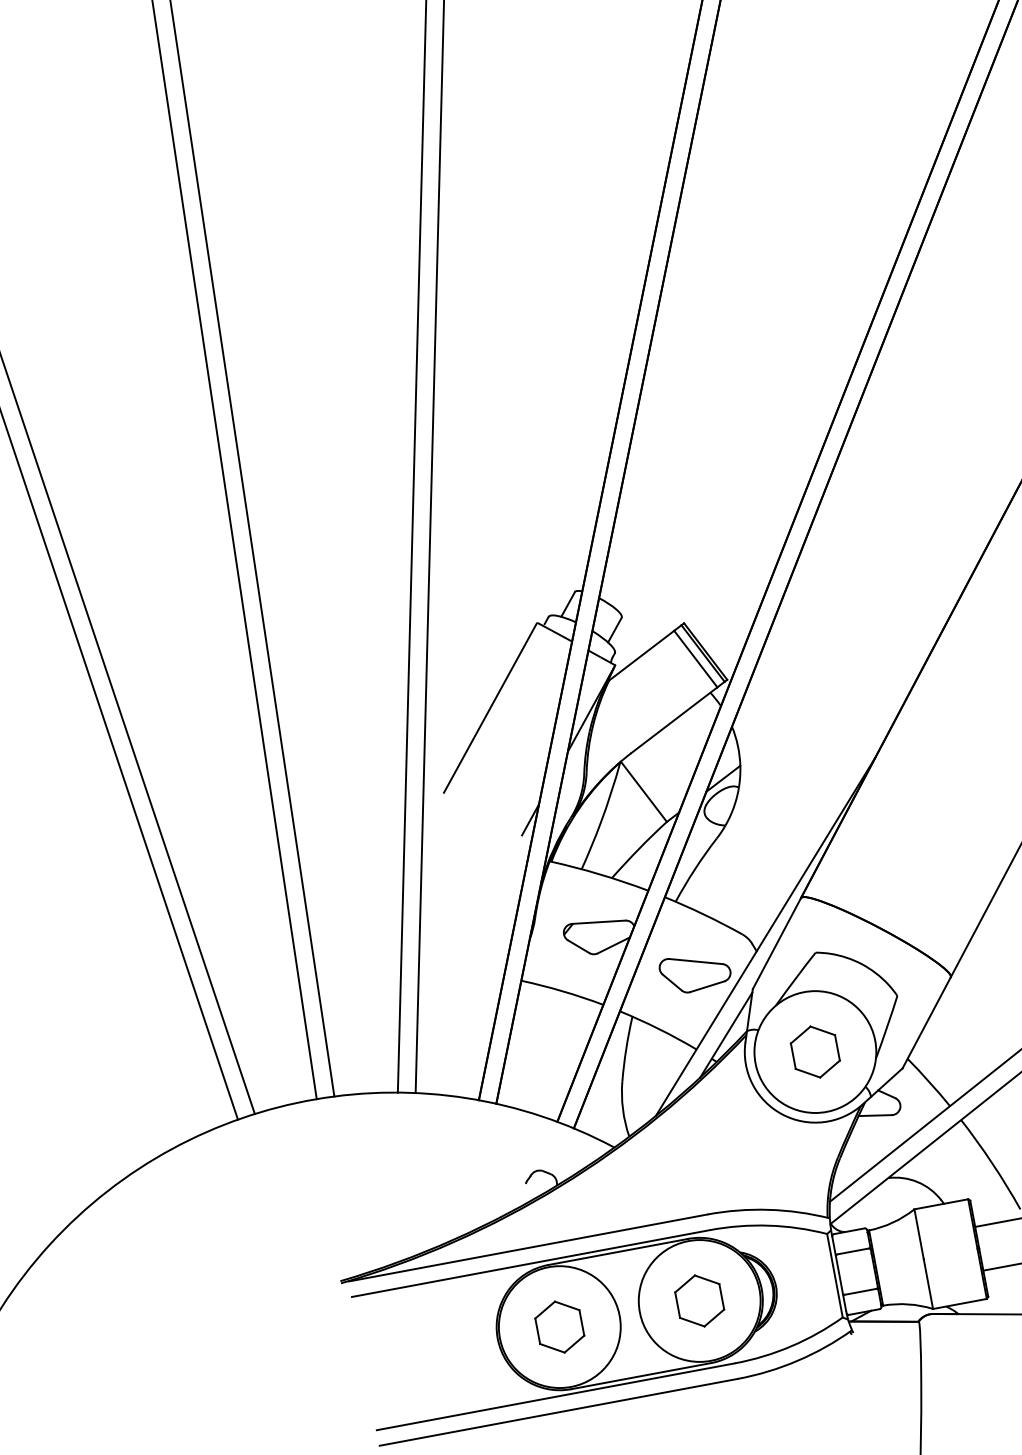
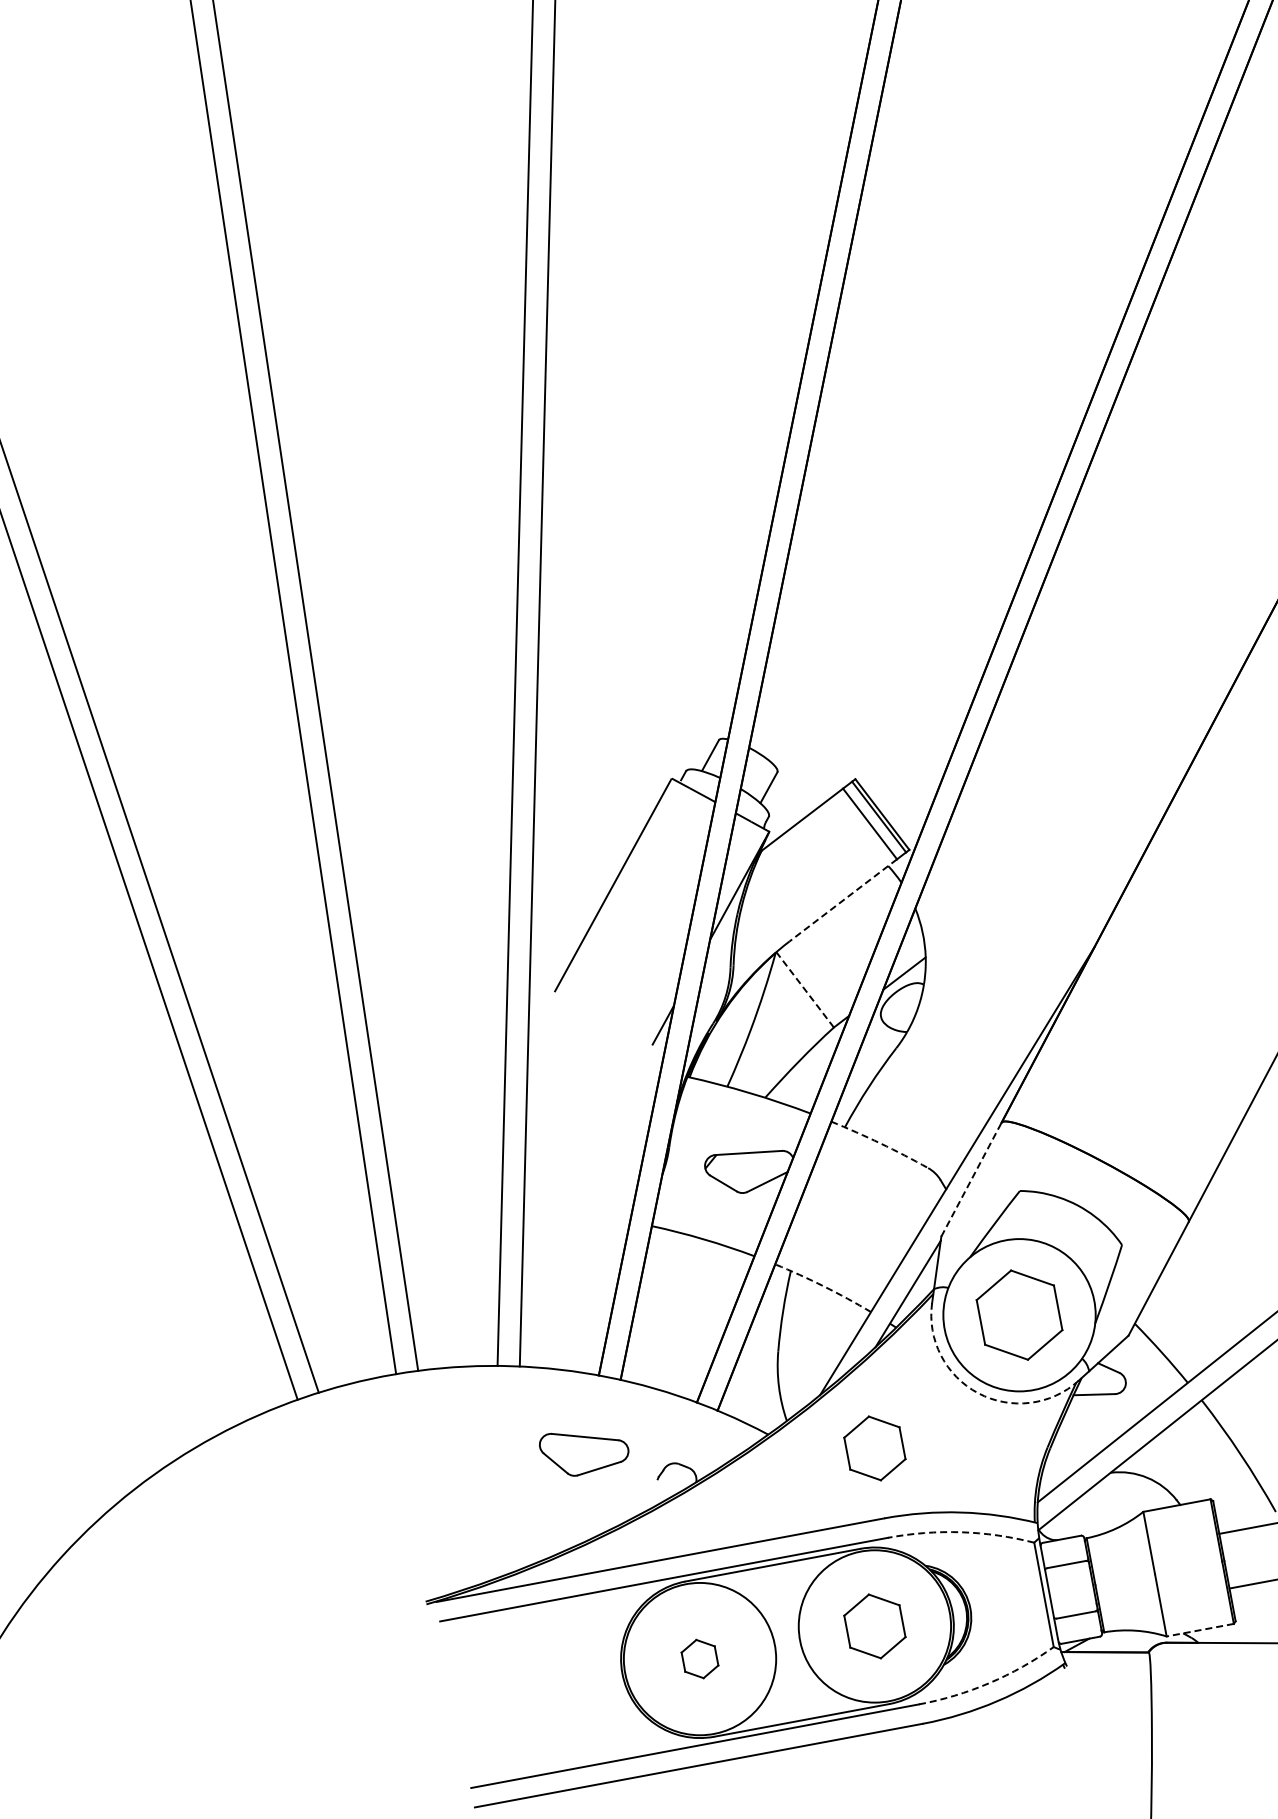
line: (674, 720) -> (843, 900), solid -> dashed
line: (643, 791) -> (804, 989), solid -> dashed
arc: (704, 914) -> (880, 1143), solid -> dashed
line: (776, 943) -> (971, 1179), solid -> dashed
part: (695, 975) -> (584, 1454), moved
arc: (659, 1029) -> (824, 1286), solid -> dashed
part: (815, 1052) -> (1019, 1315), size x1.4
arc: (782, 1114) -> (978, 1393), solid -> dashed
part: (699, 1158) -> (874, 1448), added
arc: (768, 1225) -> (961, 1532), solid -> dashed
line: (959, 1304) -> (1199, 1630), solid -> dashed
part: (559, 1326) -> (699, 1658), size x0.6
arc: (791, 1346) -> (989, 1683), solid -> dashed

